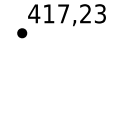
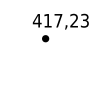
part: (22, 32) -> (45, 38), moved

